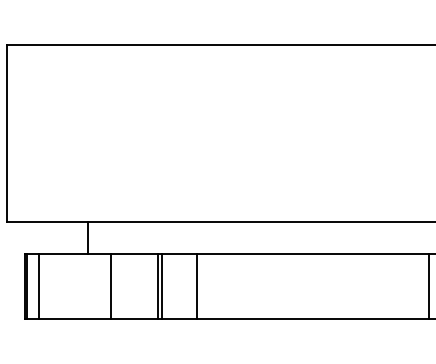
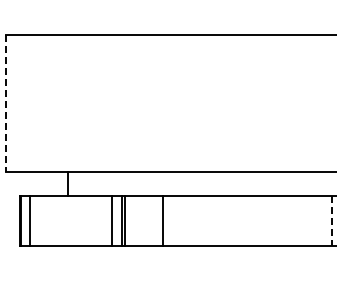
line: (7, 134) -> (5, 103), solid -> dashed
line: (110, 286) -> (111, 221), moved
line: (197, 286) -> (163, 221), moved
line: (428, 286) -> (331, 221), solid -> dashed

